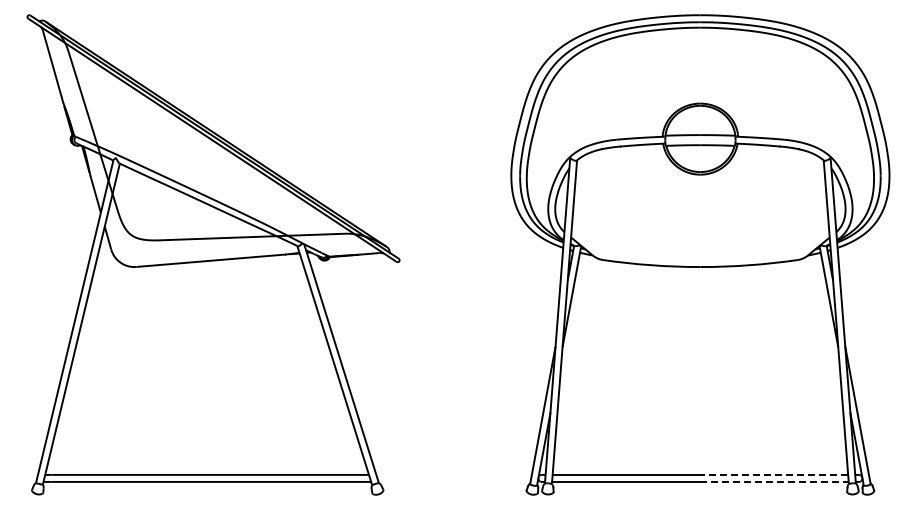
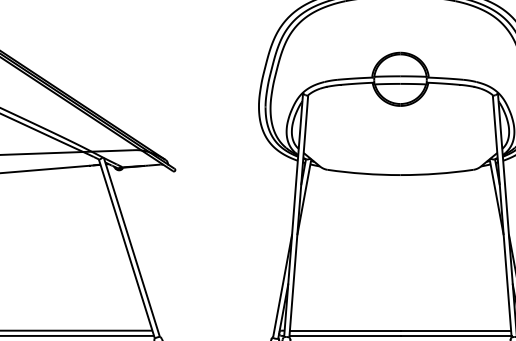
line: (774, 474) -> (455, 330), dashed -> solid
line: (775, 481) -> (456, 335), dashed -> solid

